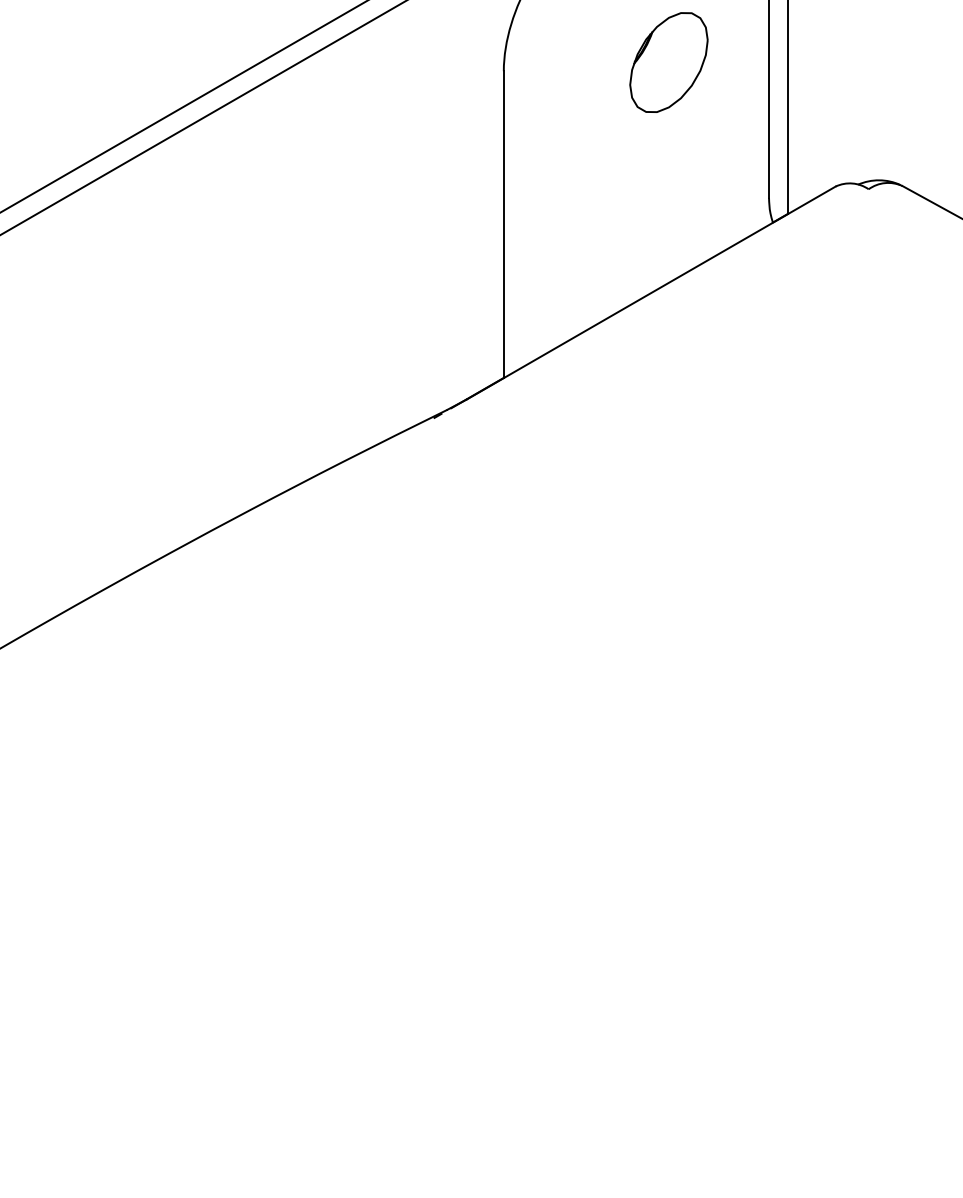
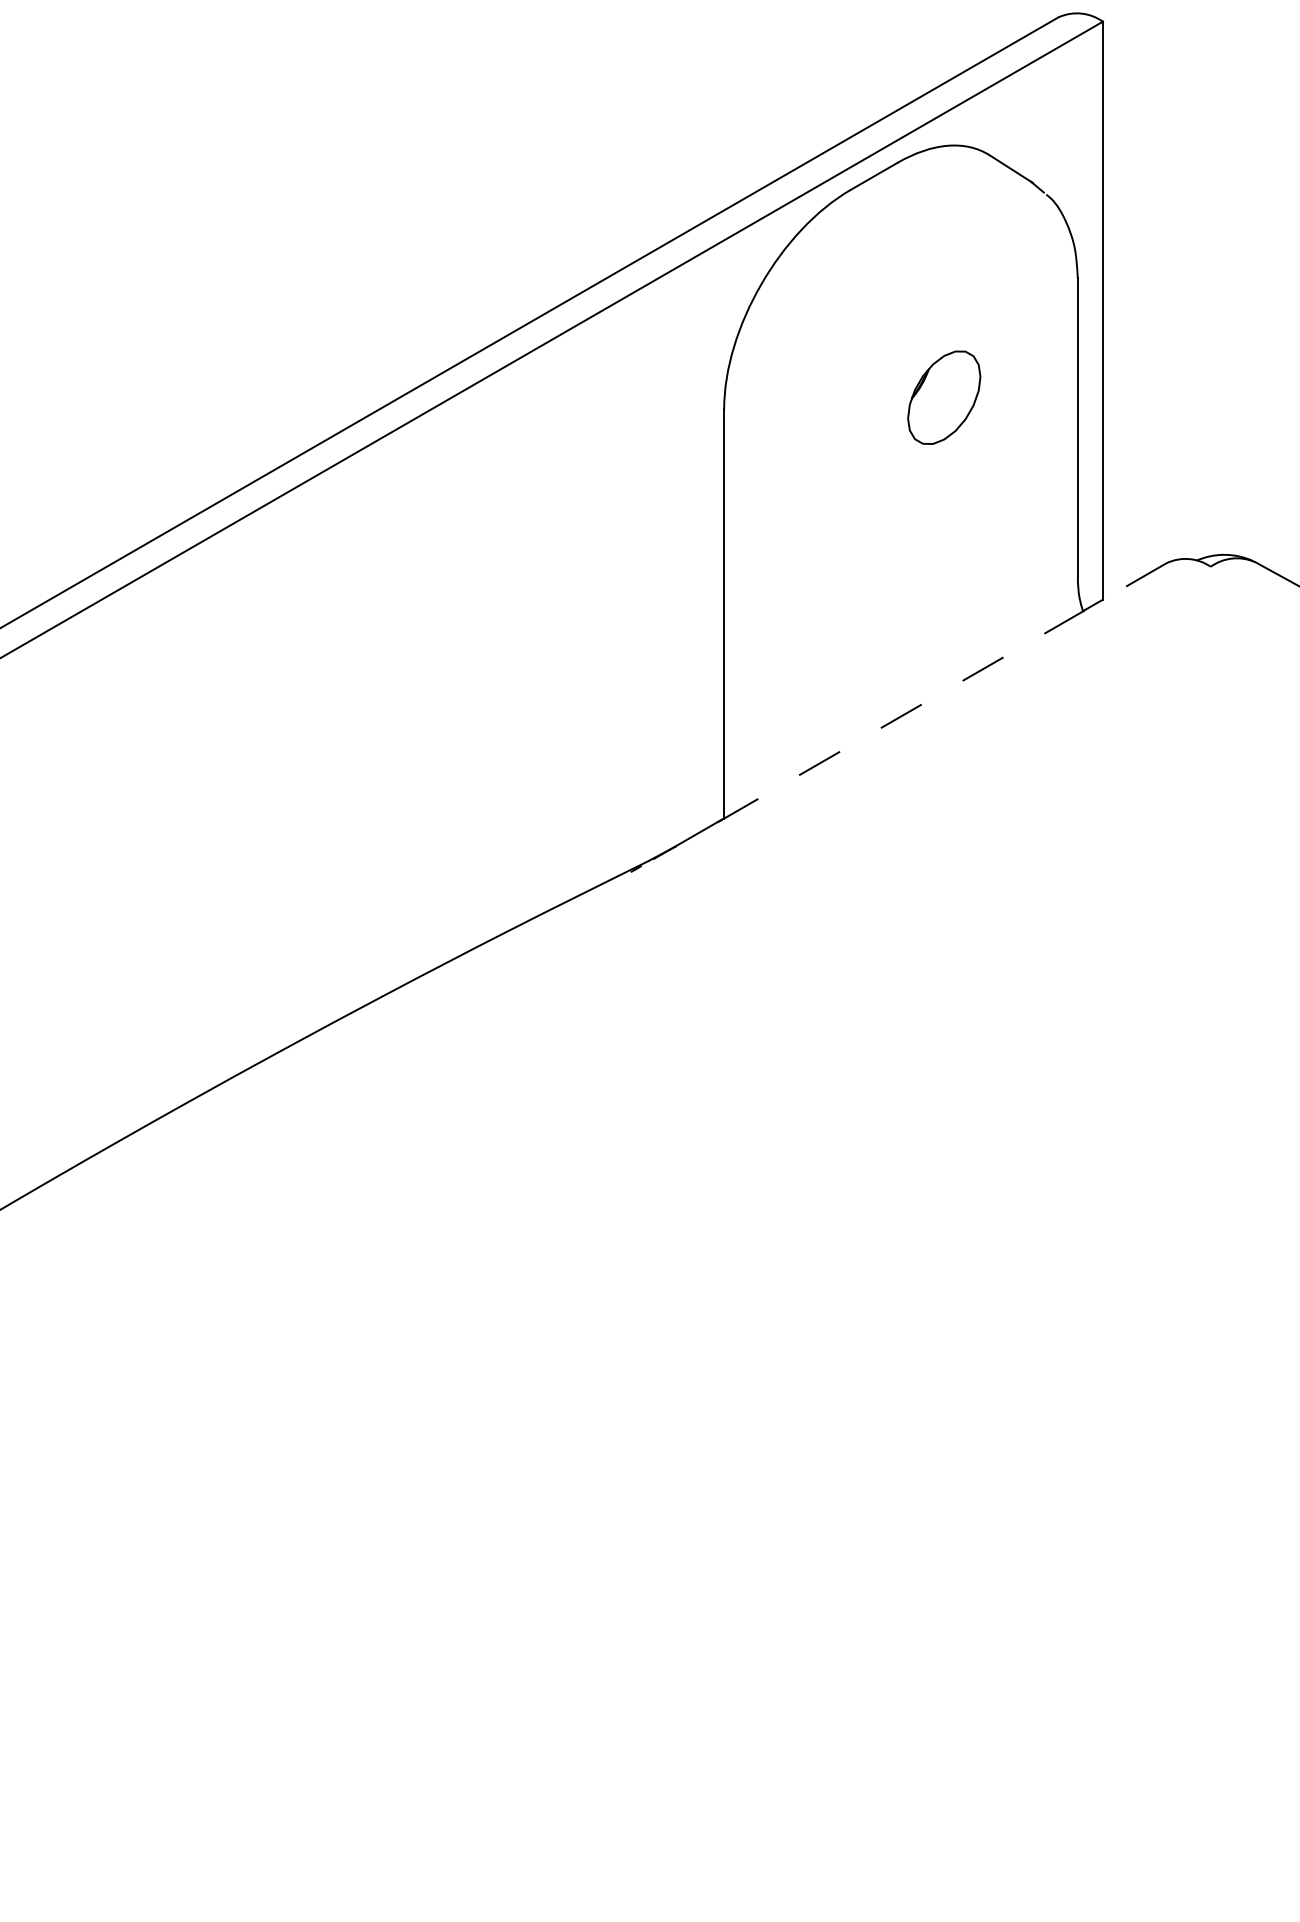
part: (668, 62) -> (943, 397), size x0.7
line: (651, 292) -> (921, 704), solid -> dashed

